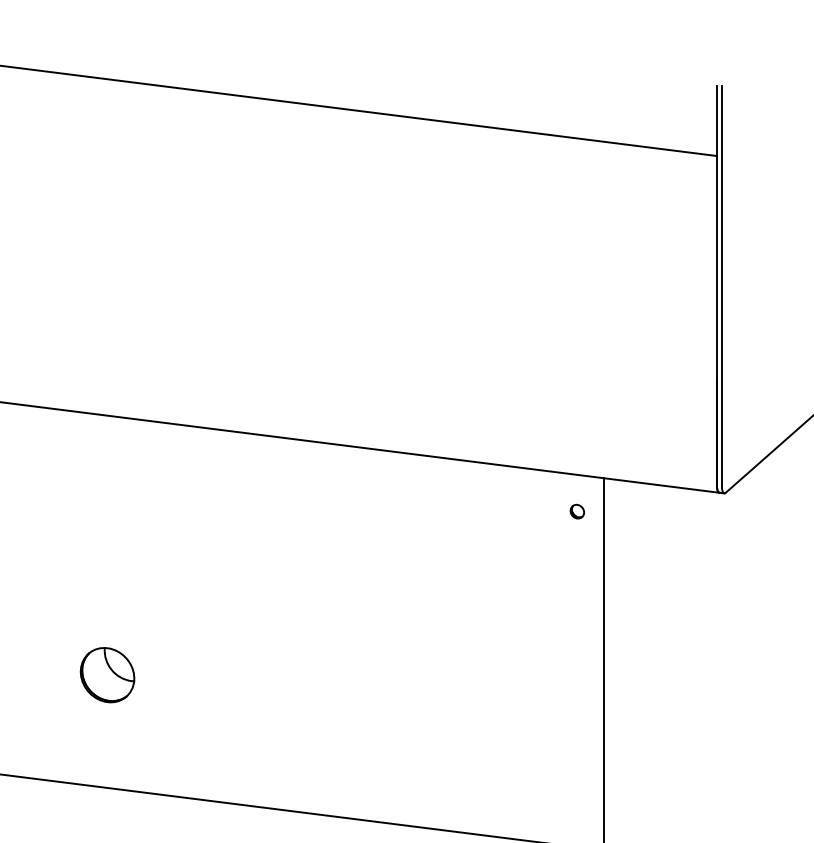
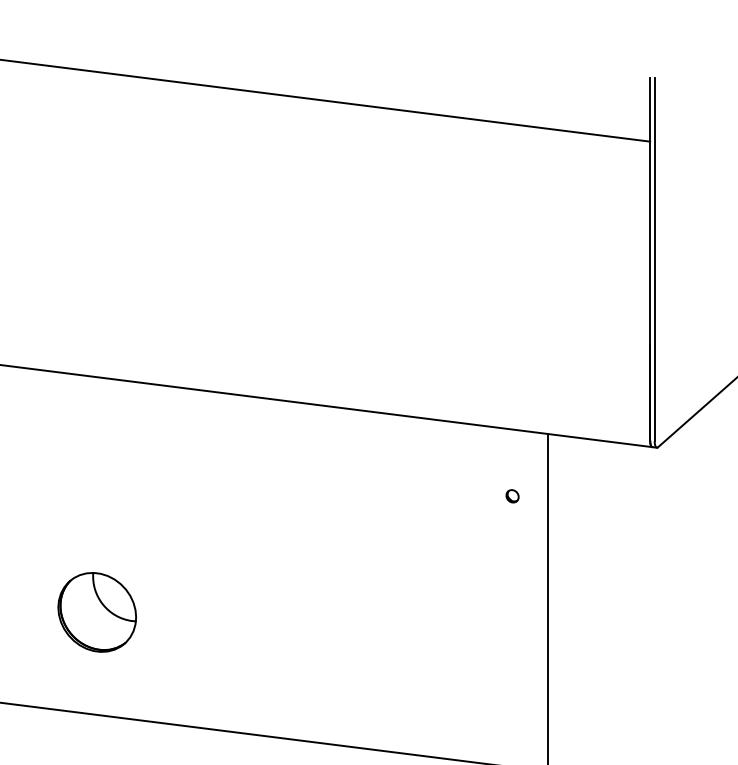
part: (577, 511) -> (512, 496), moved
part: (107, 675) -> (97, 612), size x1.6

